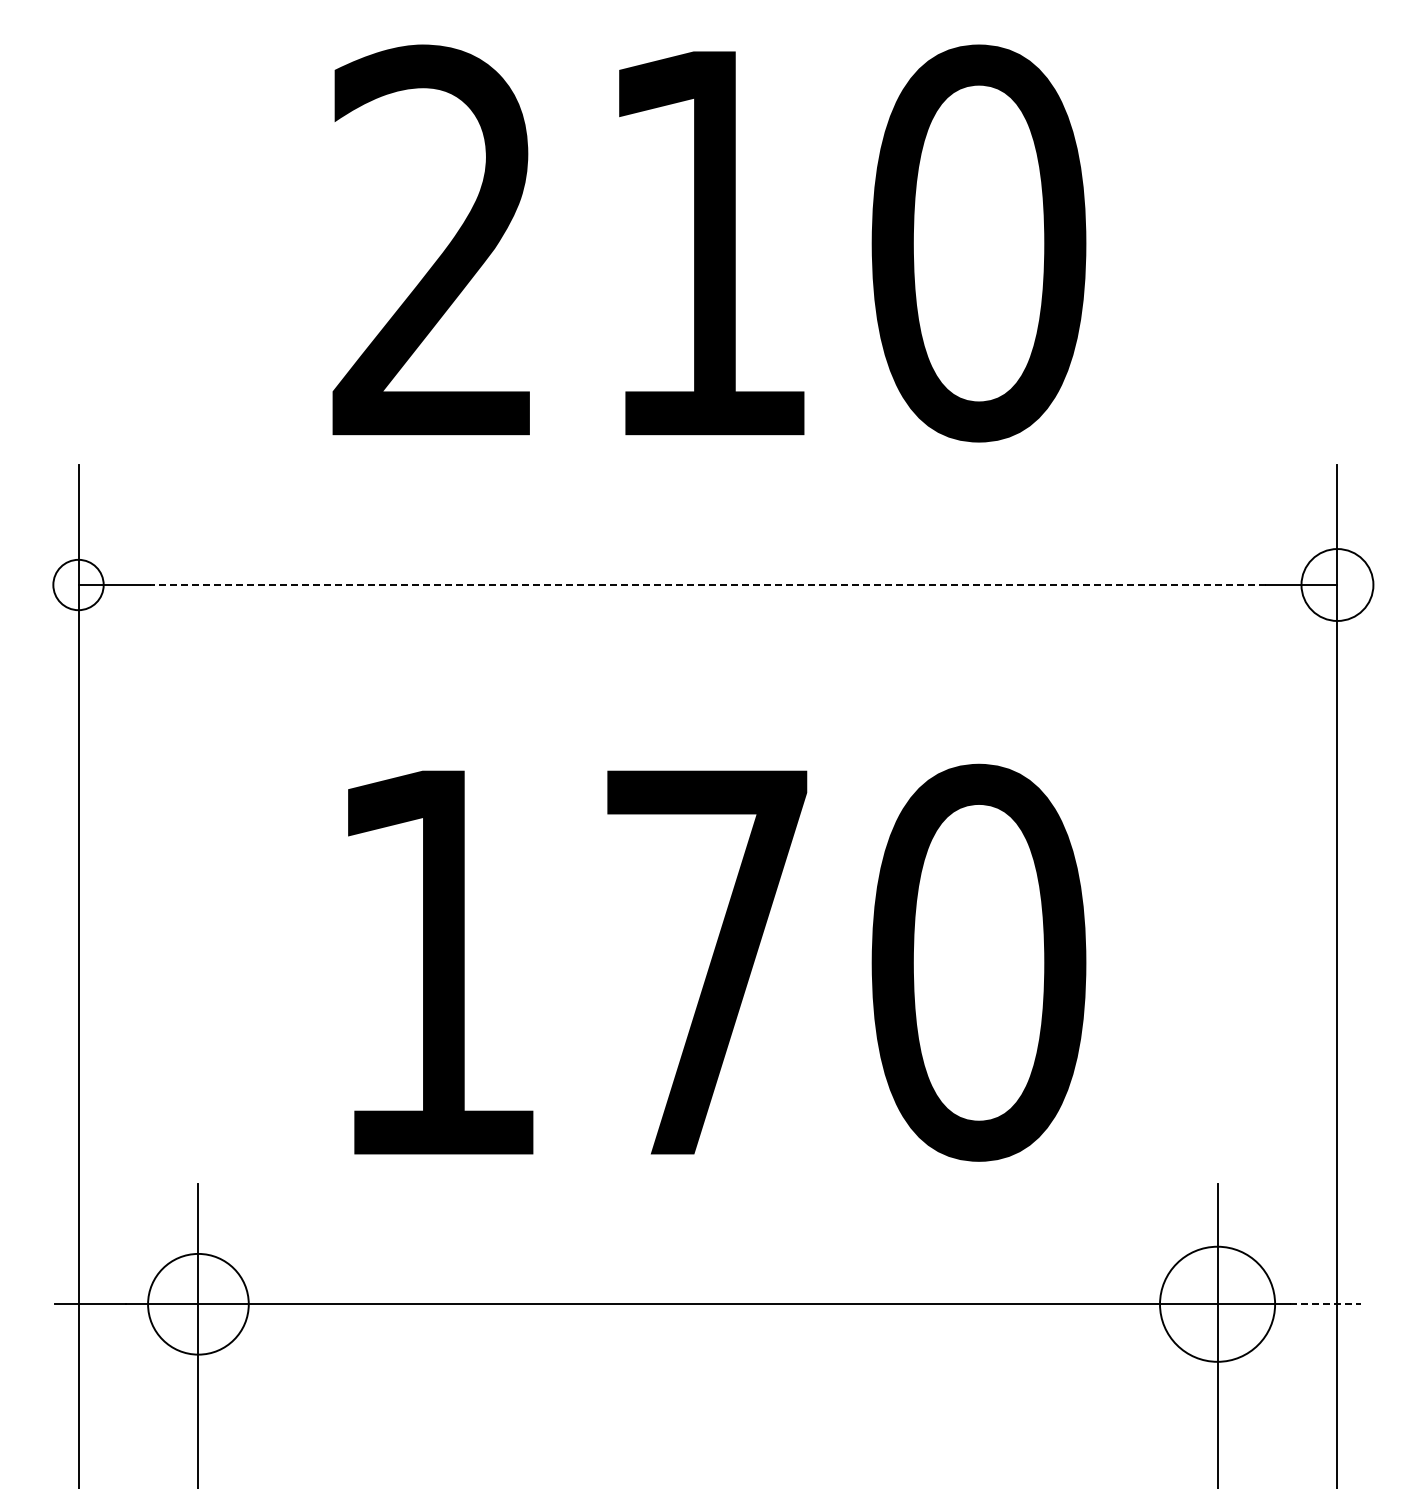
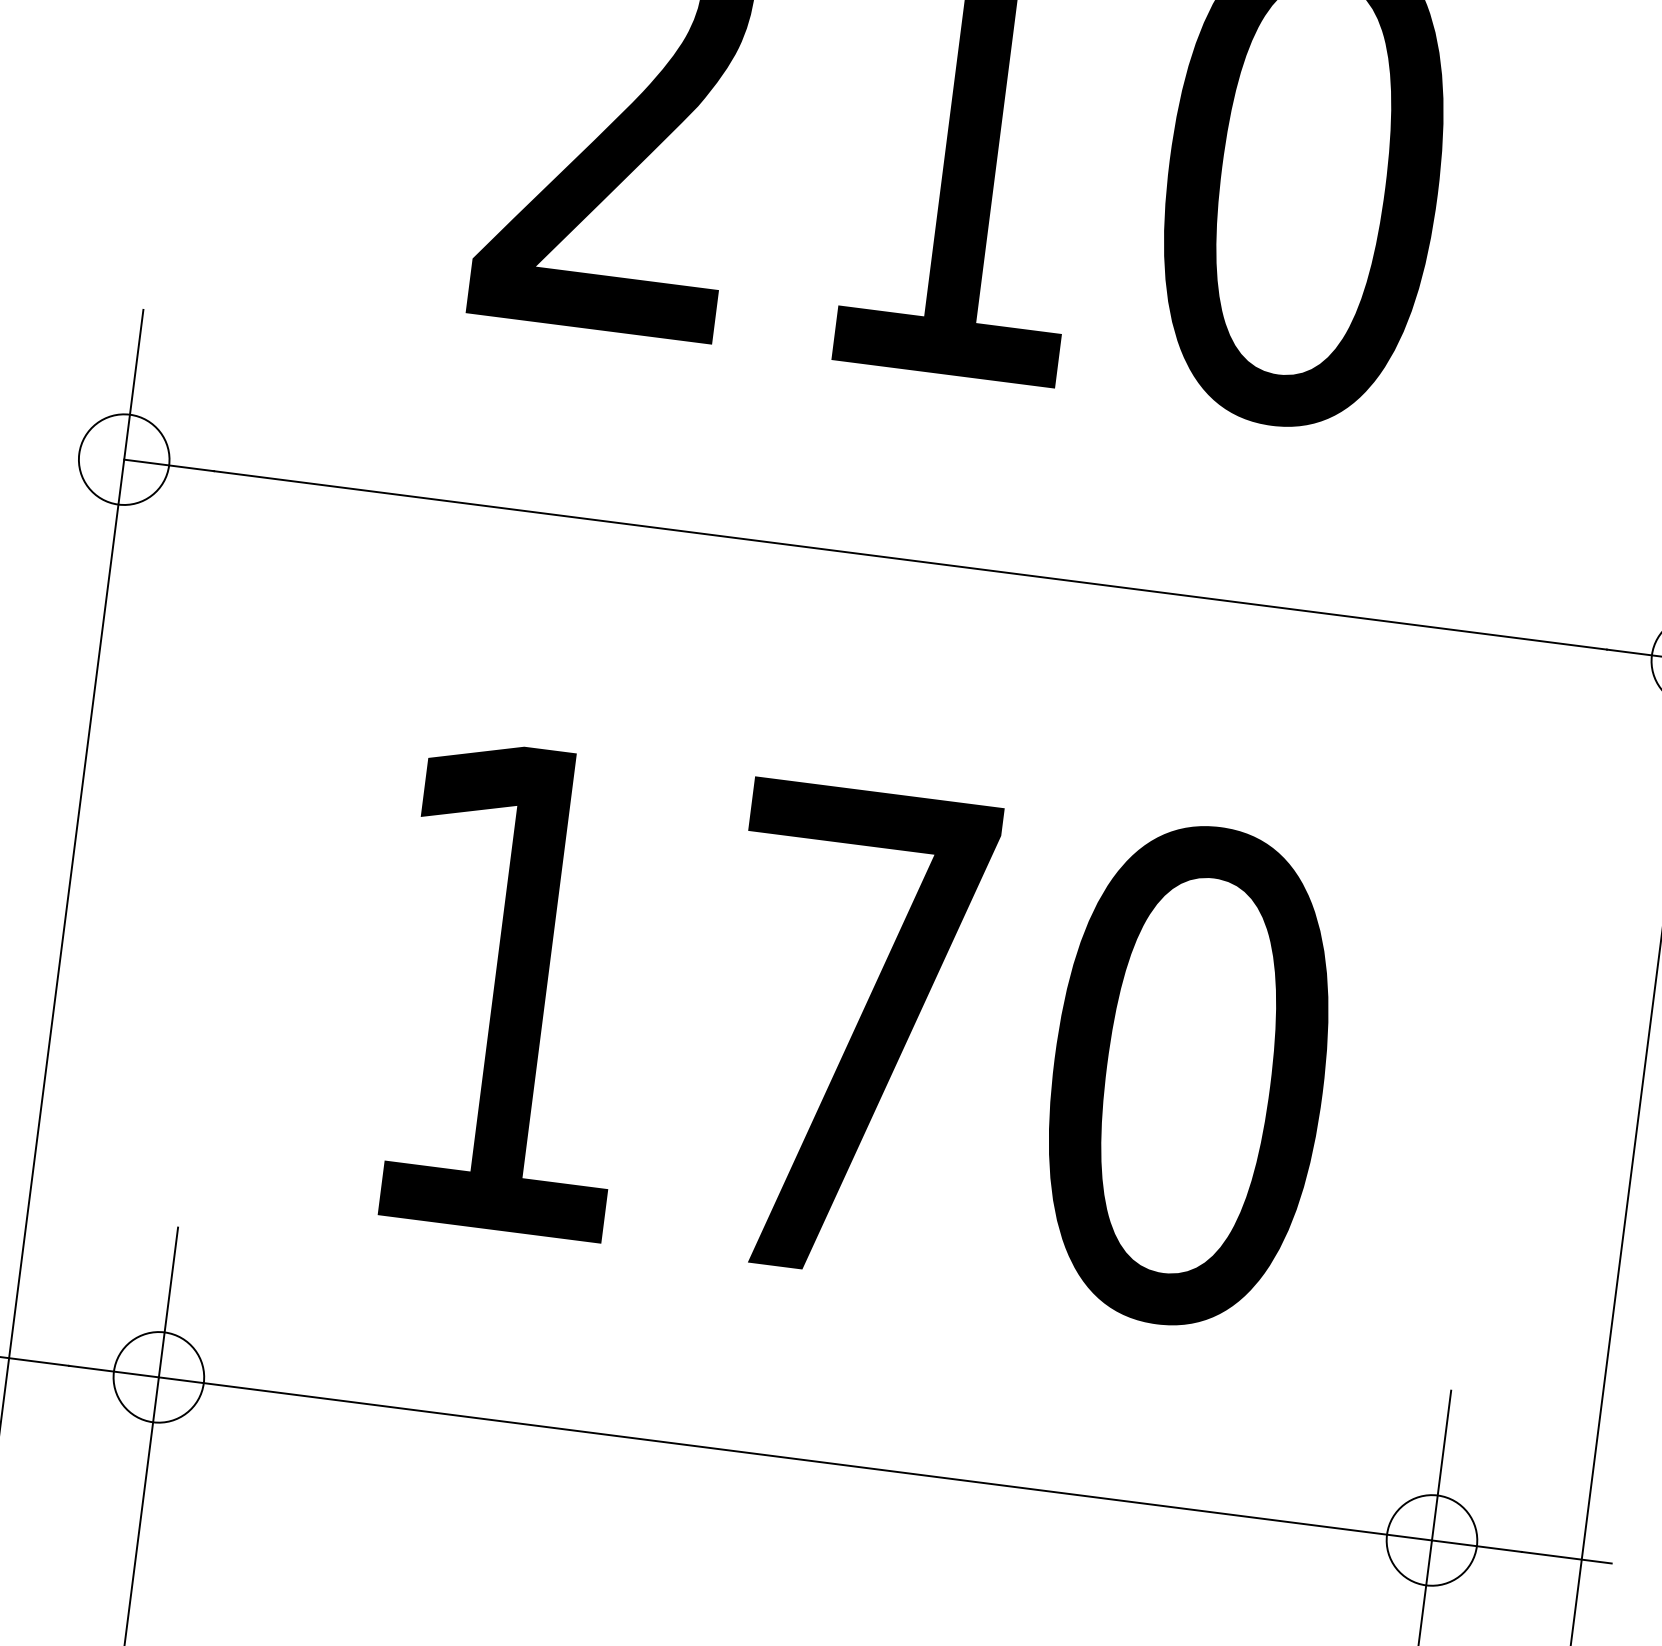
circle: (78, 584) -> (124, 459), size x1.43
line: (708, 585) -> (911, 561), dashed -> solid
circle: (198, 1304) -> (158, 1377), size x0.71
circle: (1217, 1304) -> (1431, 1540), size x0.62
line: (1325, 1304) -> (1566, 1557), dashed -> solid

